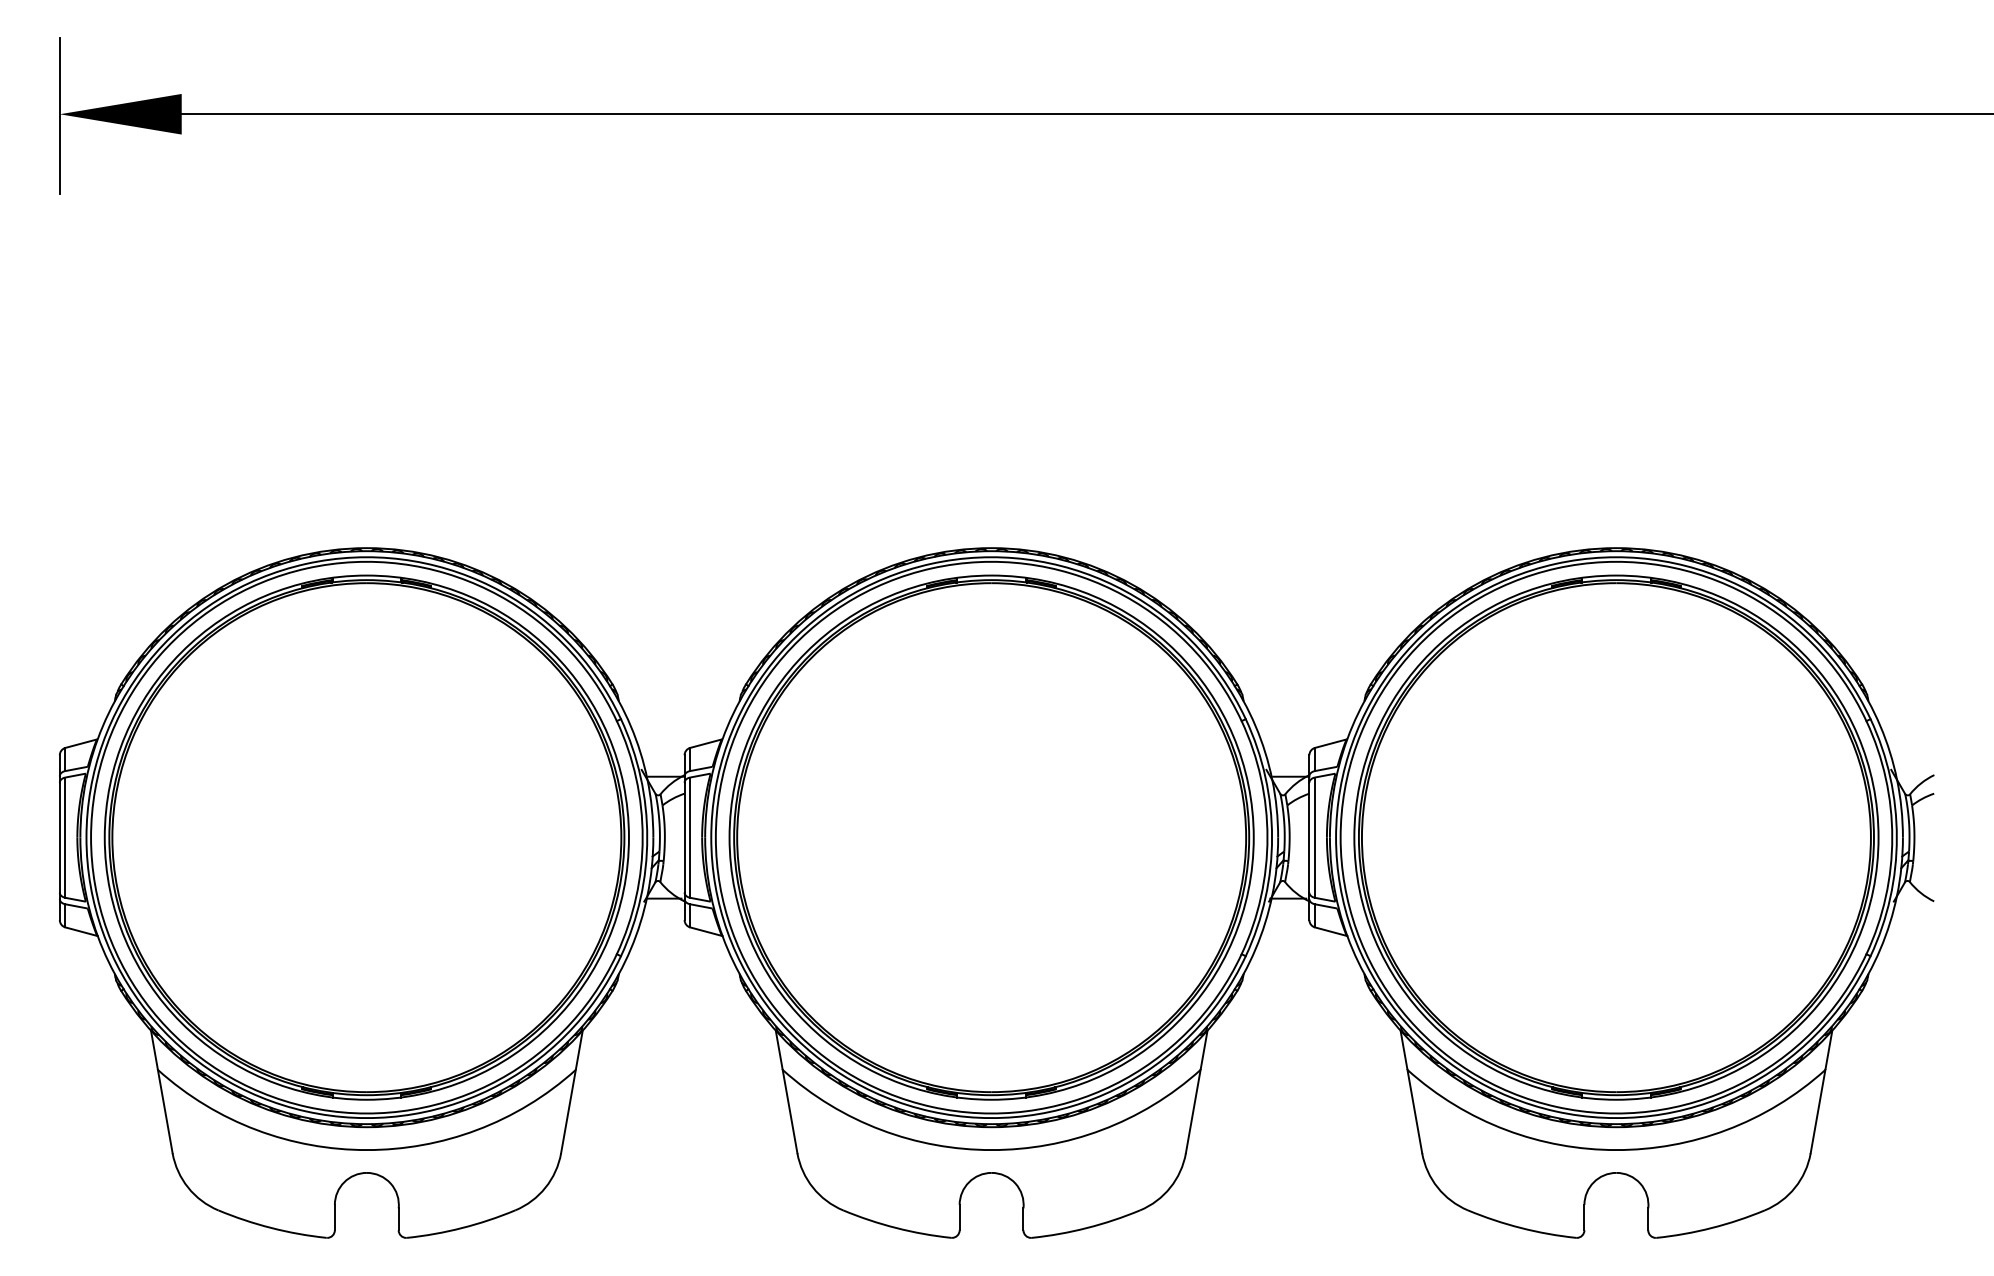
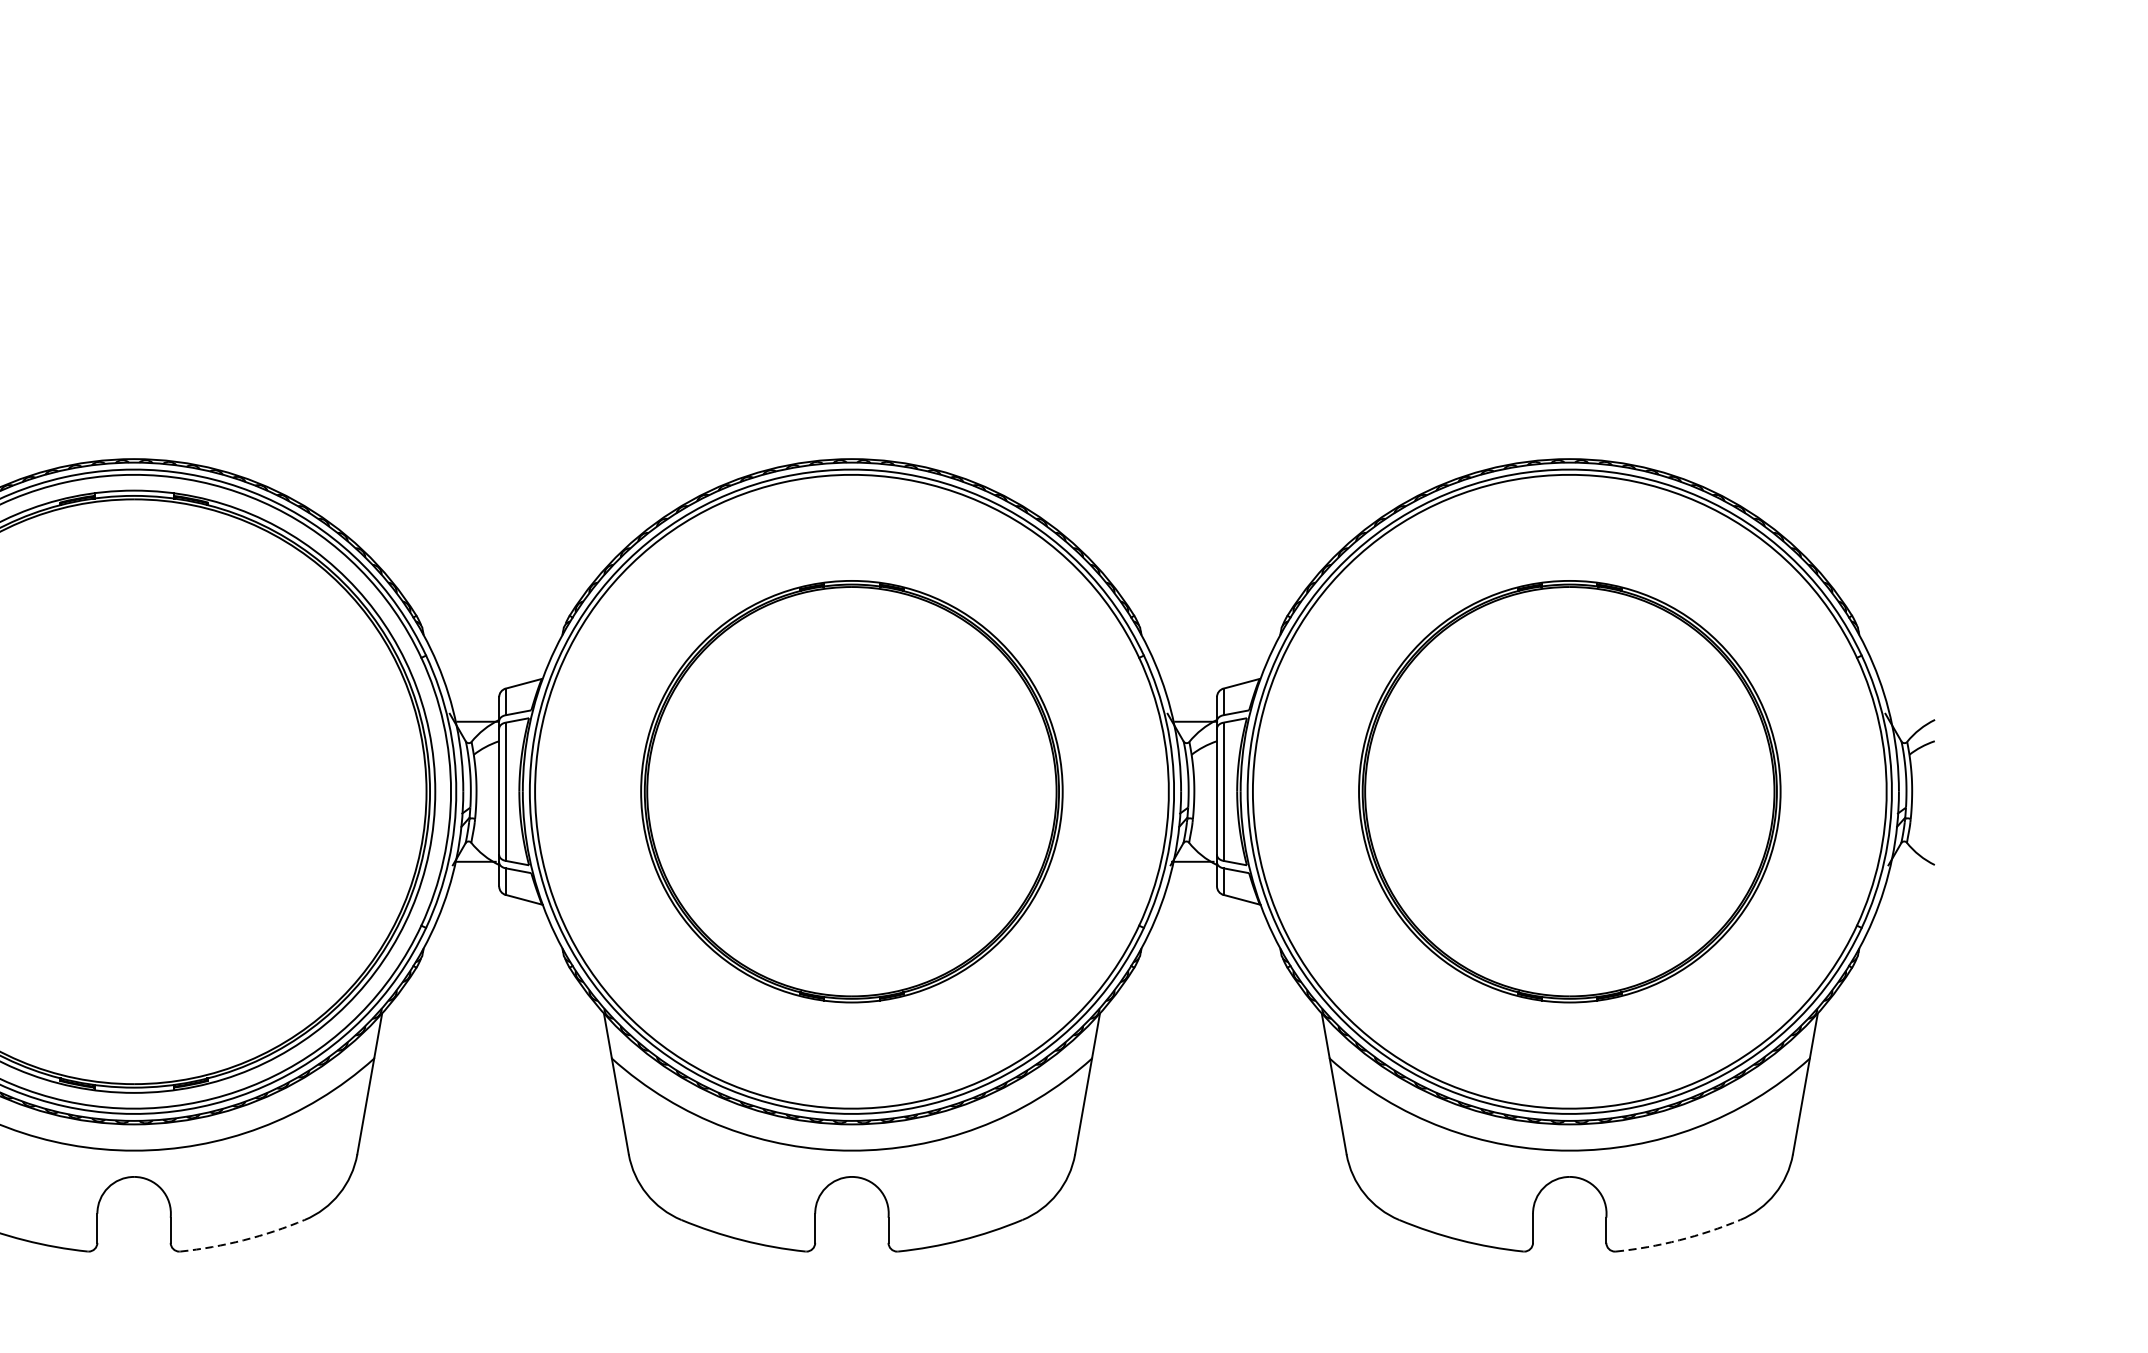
part: (991, 837) -> (851, 791), size x0.7
part: (1616, 837) -> (1569, 791), size x0.7
arc: (462, 1228) -> (244, 1240), solid -> dashed
arc: (1711, 1228) -> (1678, 1240), solid -> dashed

